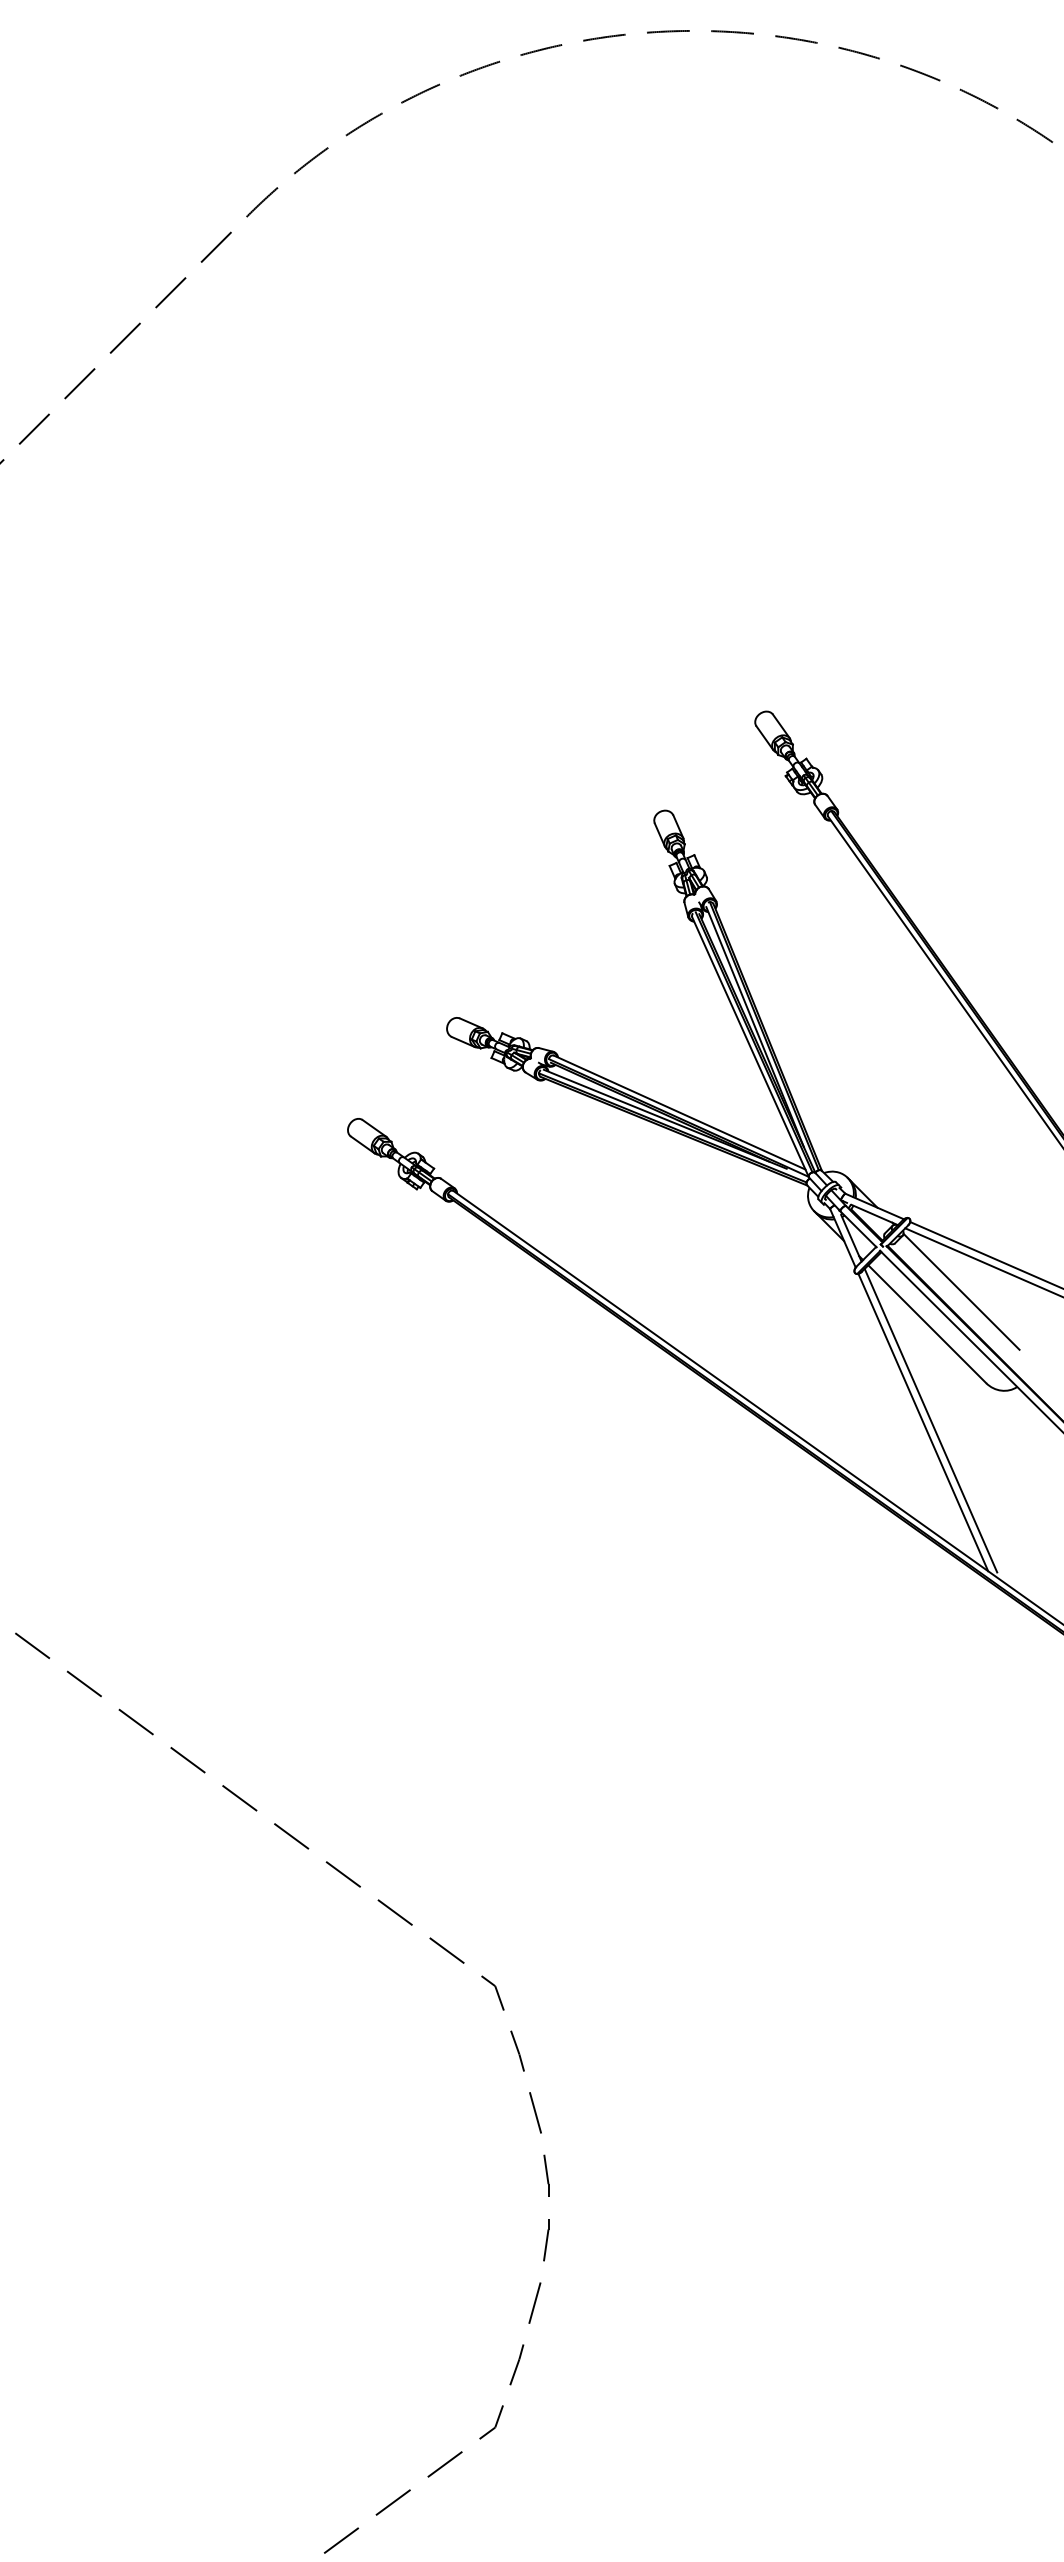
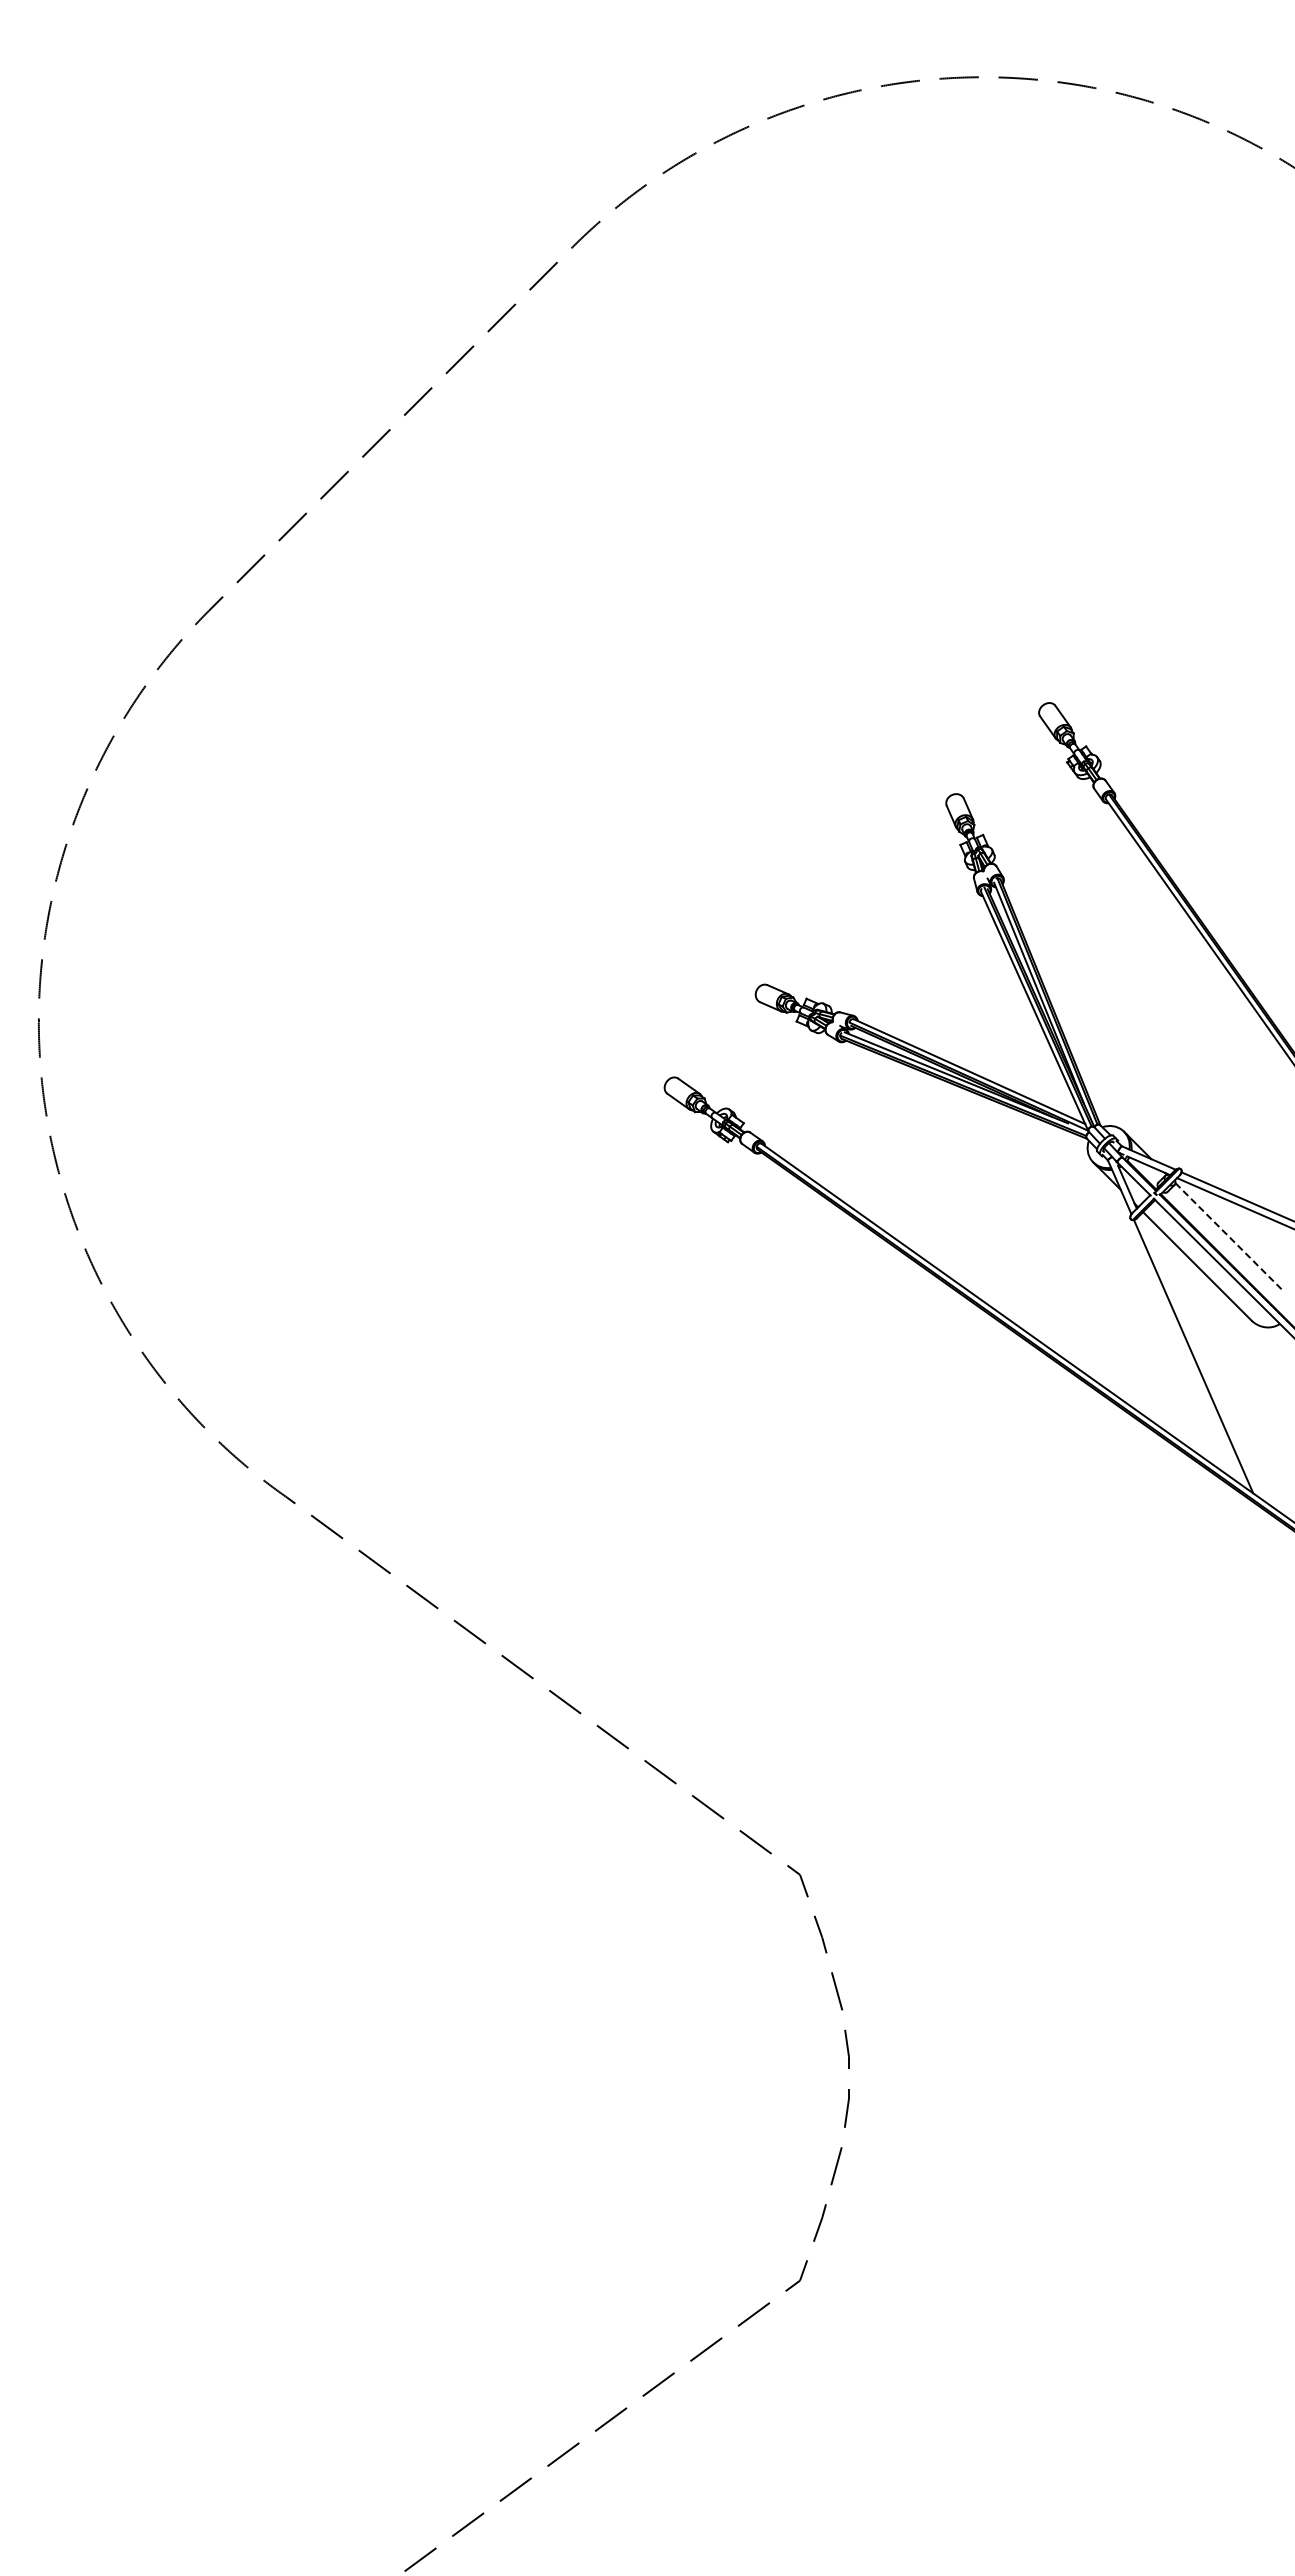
line: (962, 1291) -> (1229, 1236), solid -> dashed
line: (930, 1420) -> (1200, 1354), removed

